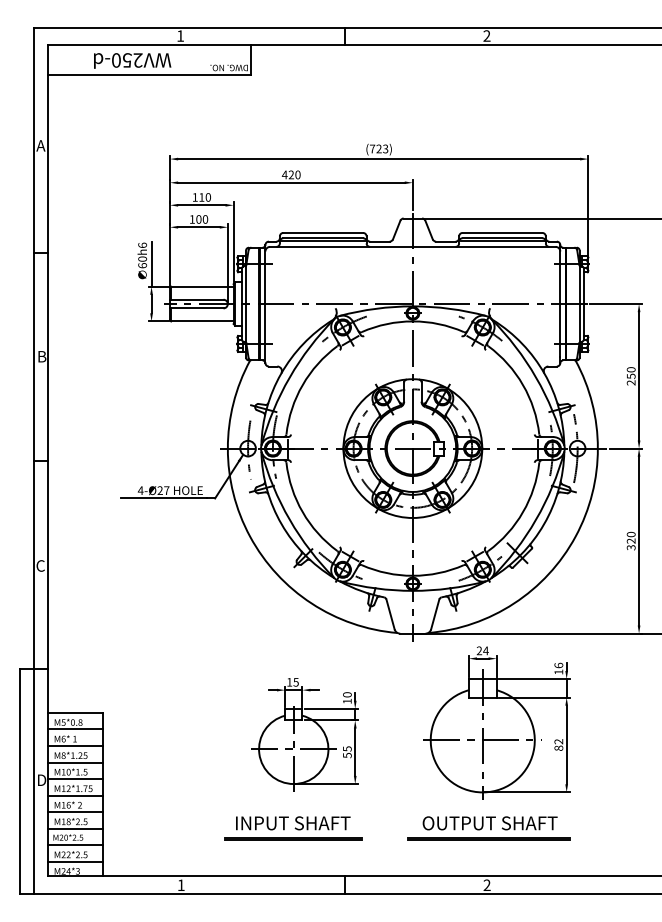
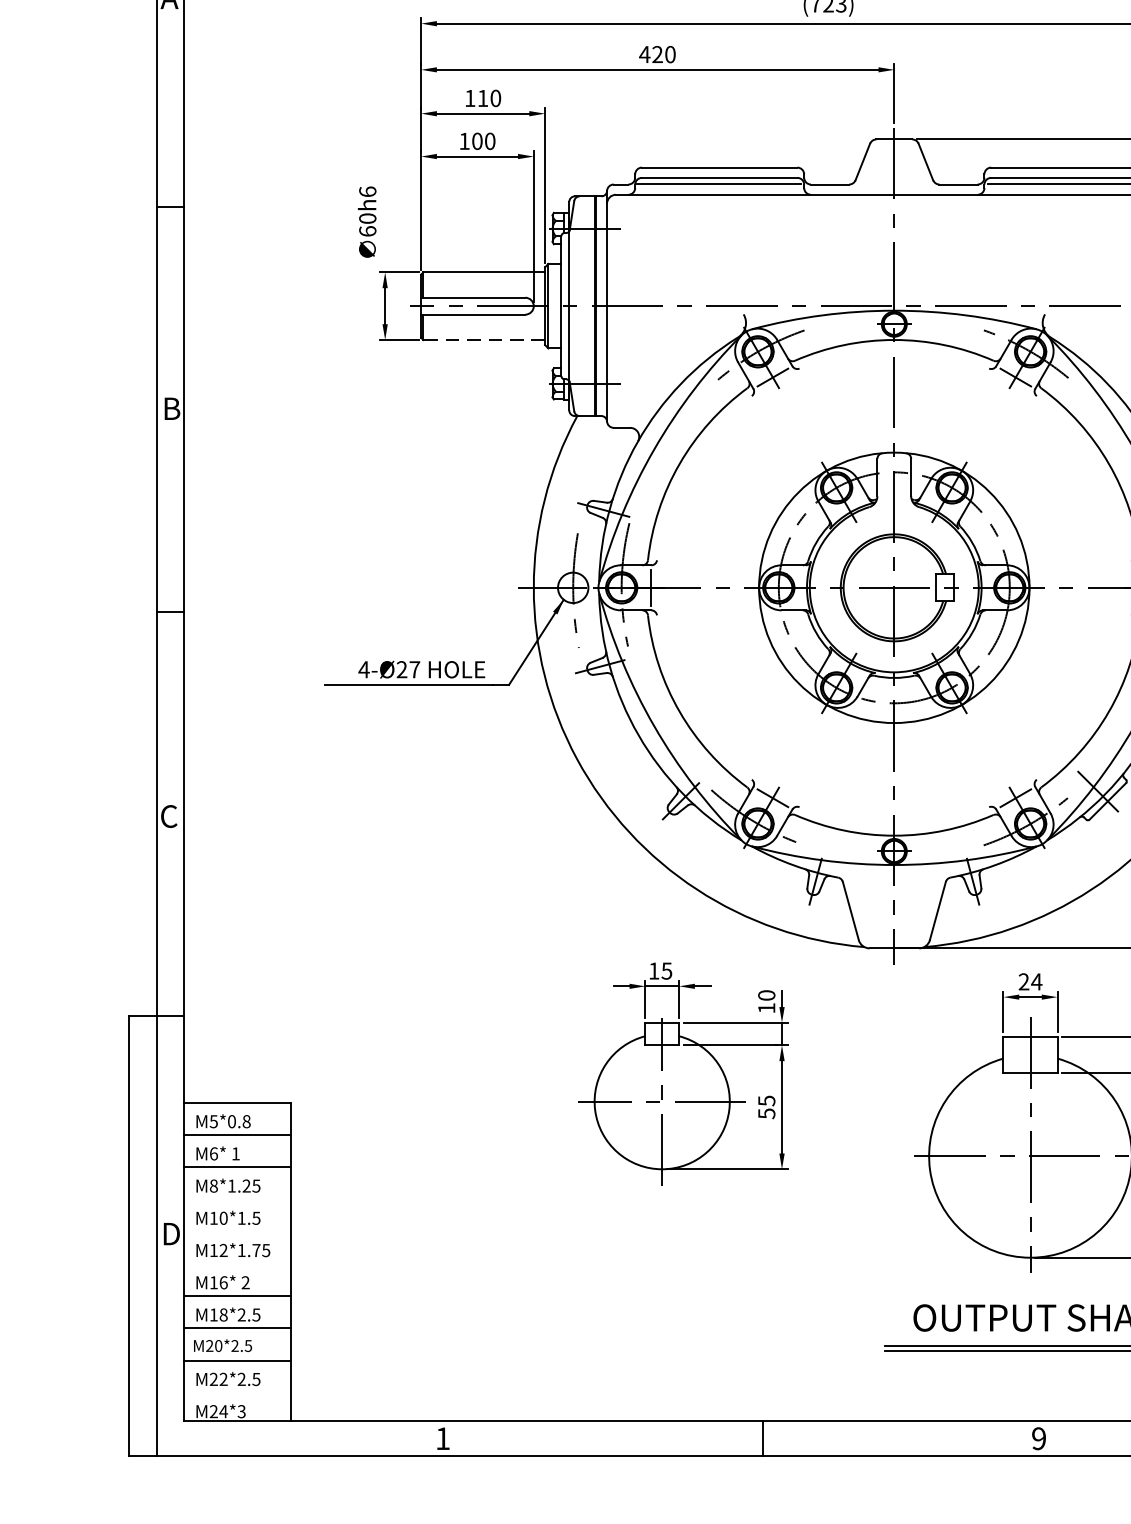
line: (151, 264) -> (385, 229), removed
line: (201, 321) -> (482, 340), solid -> dashed
part: (304, 734) -> (683, 1072), moved
line: (75, 762) -> (236, 1199), removed
line: (75, 779) -> (236, 1232), removed
line: (75, 795) -> (236, 1263), removed
part: (293, 828) -> (661, 1328), removed
line: (75, 861) -> (236, 1392), removed
text: (486, 885) -> (1037, 1439), 2 -> 9

